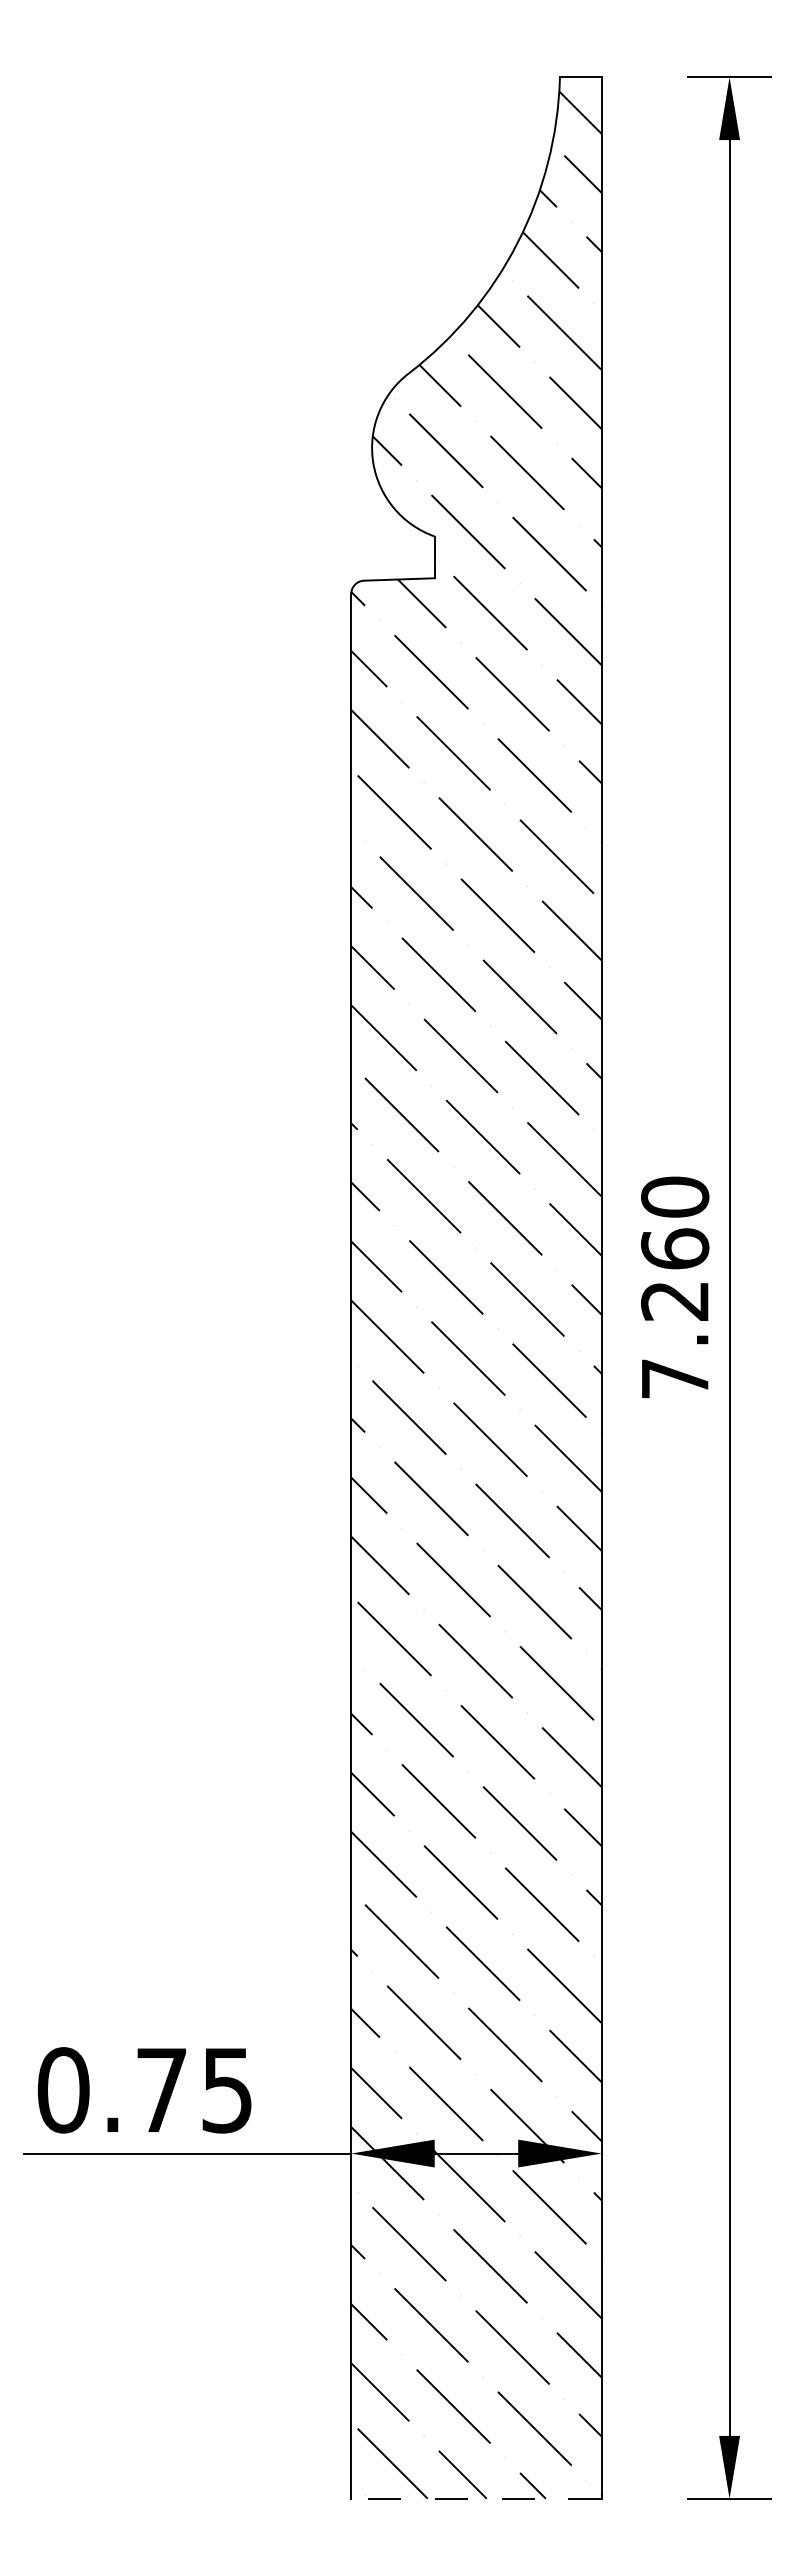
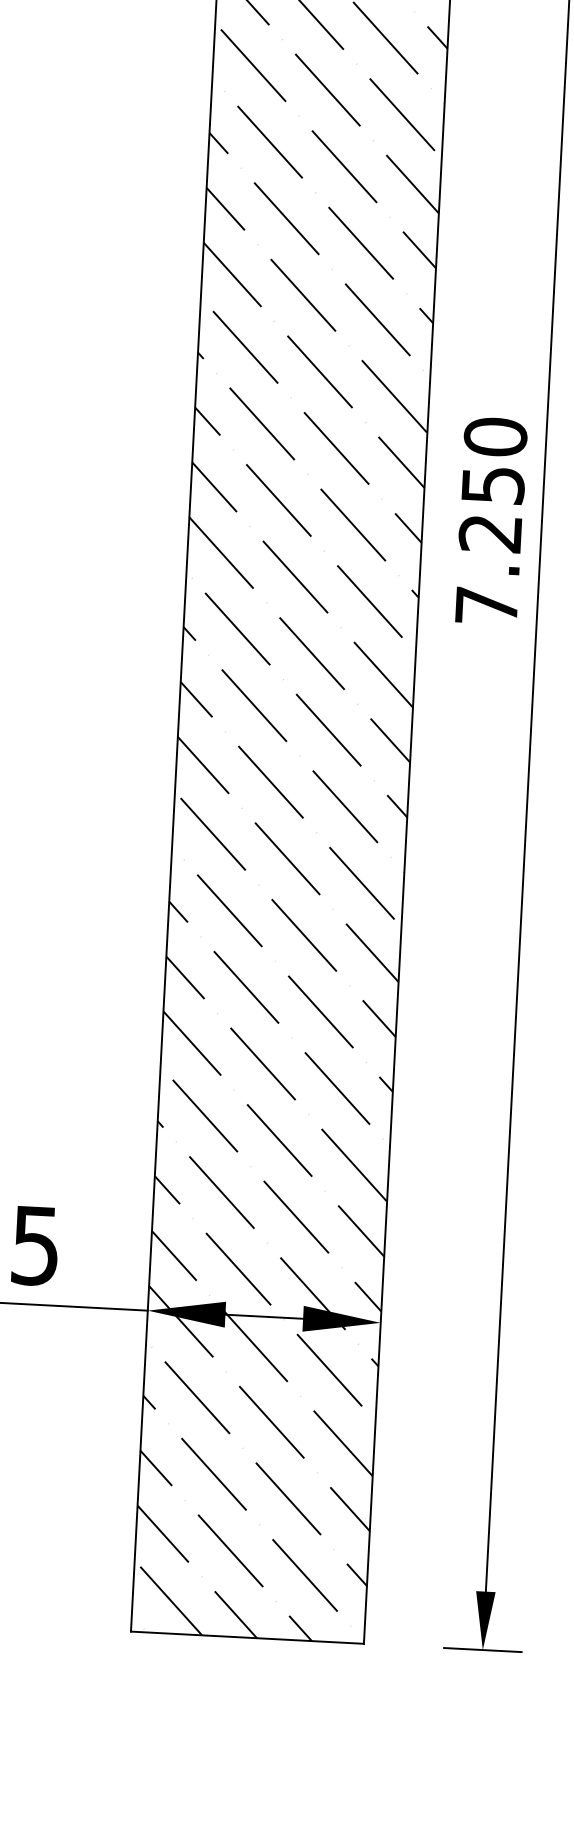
text: (675, 1248) -> (493, 484), 7.260 -> 7.250
line: (475, 2498) -> (246, 1637), dashed -> solid

